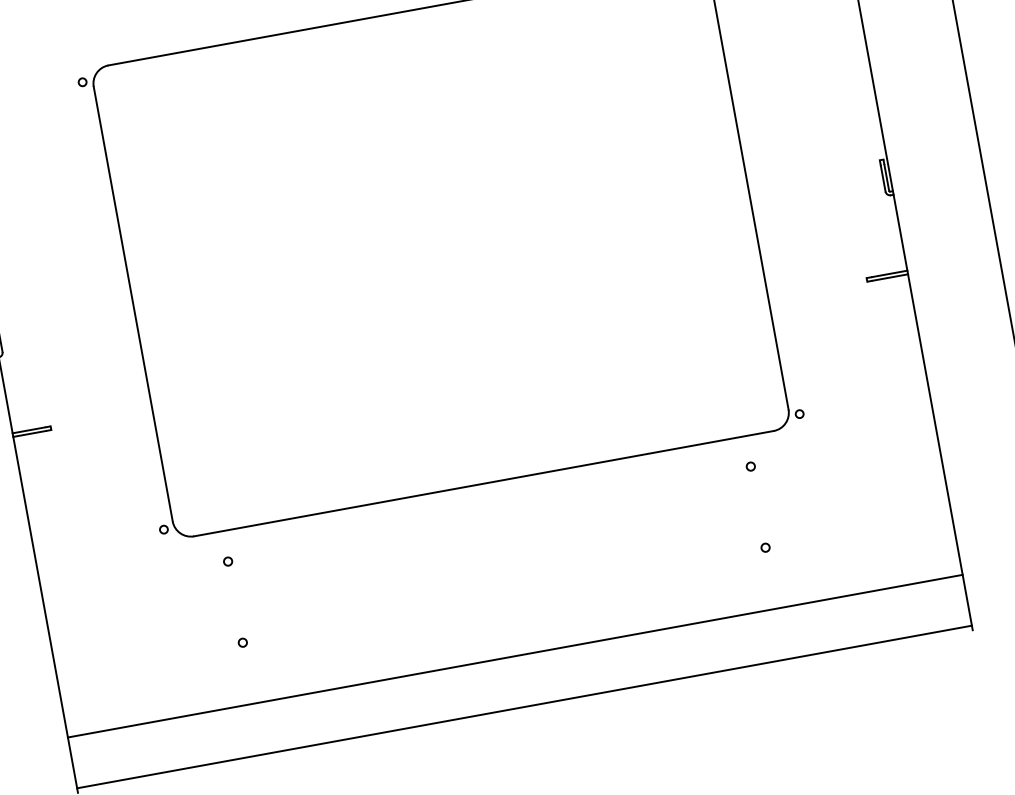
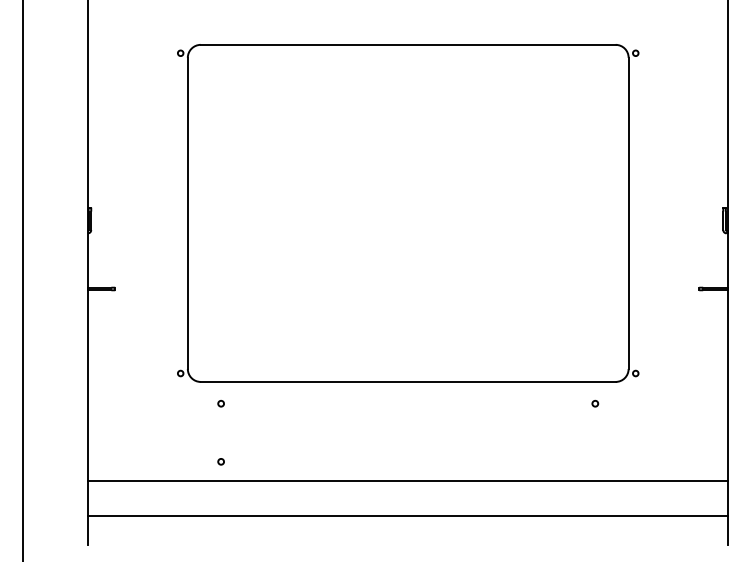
circle: (765, 547) -> (595, 461), removed
line: (515, 656) -> (408, 481), moved
line: (524, 706) -> (408, 515), moved

